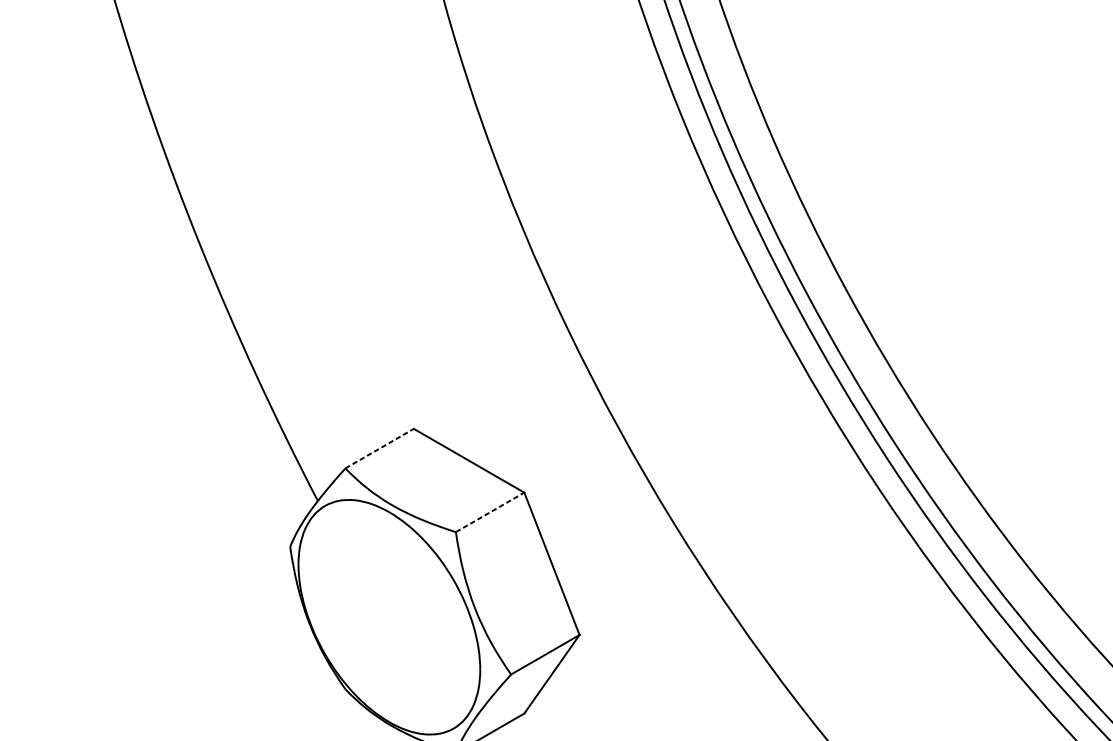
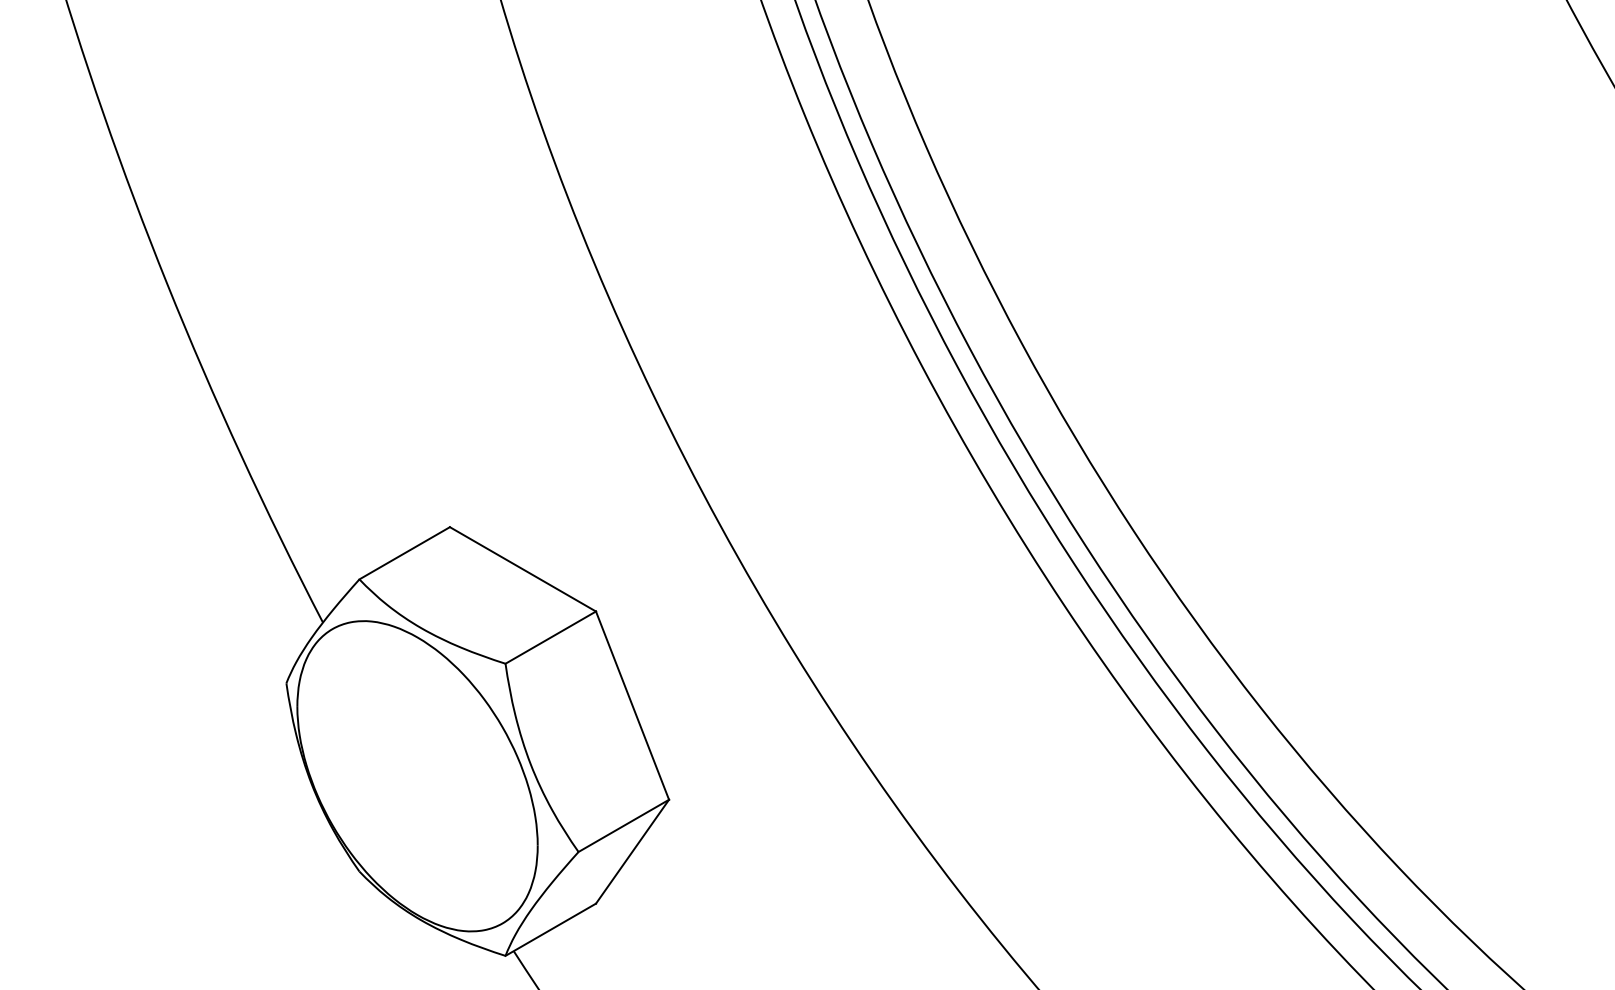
line: (380, 448) -> (405, 553), dashed -> solid
line: (490, 512) -> (551, 637), dashed -> solid

